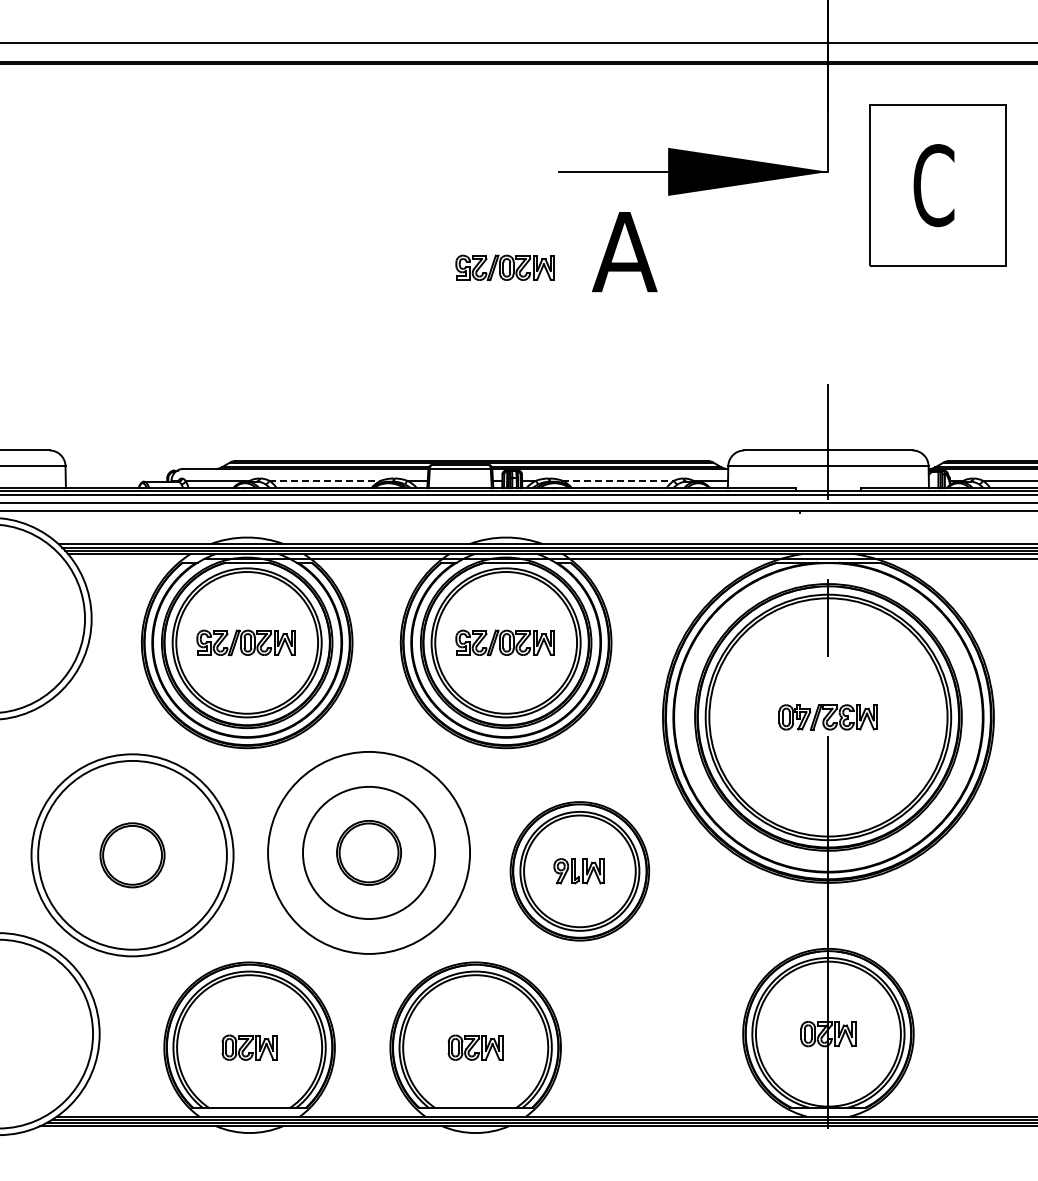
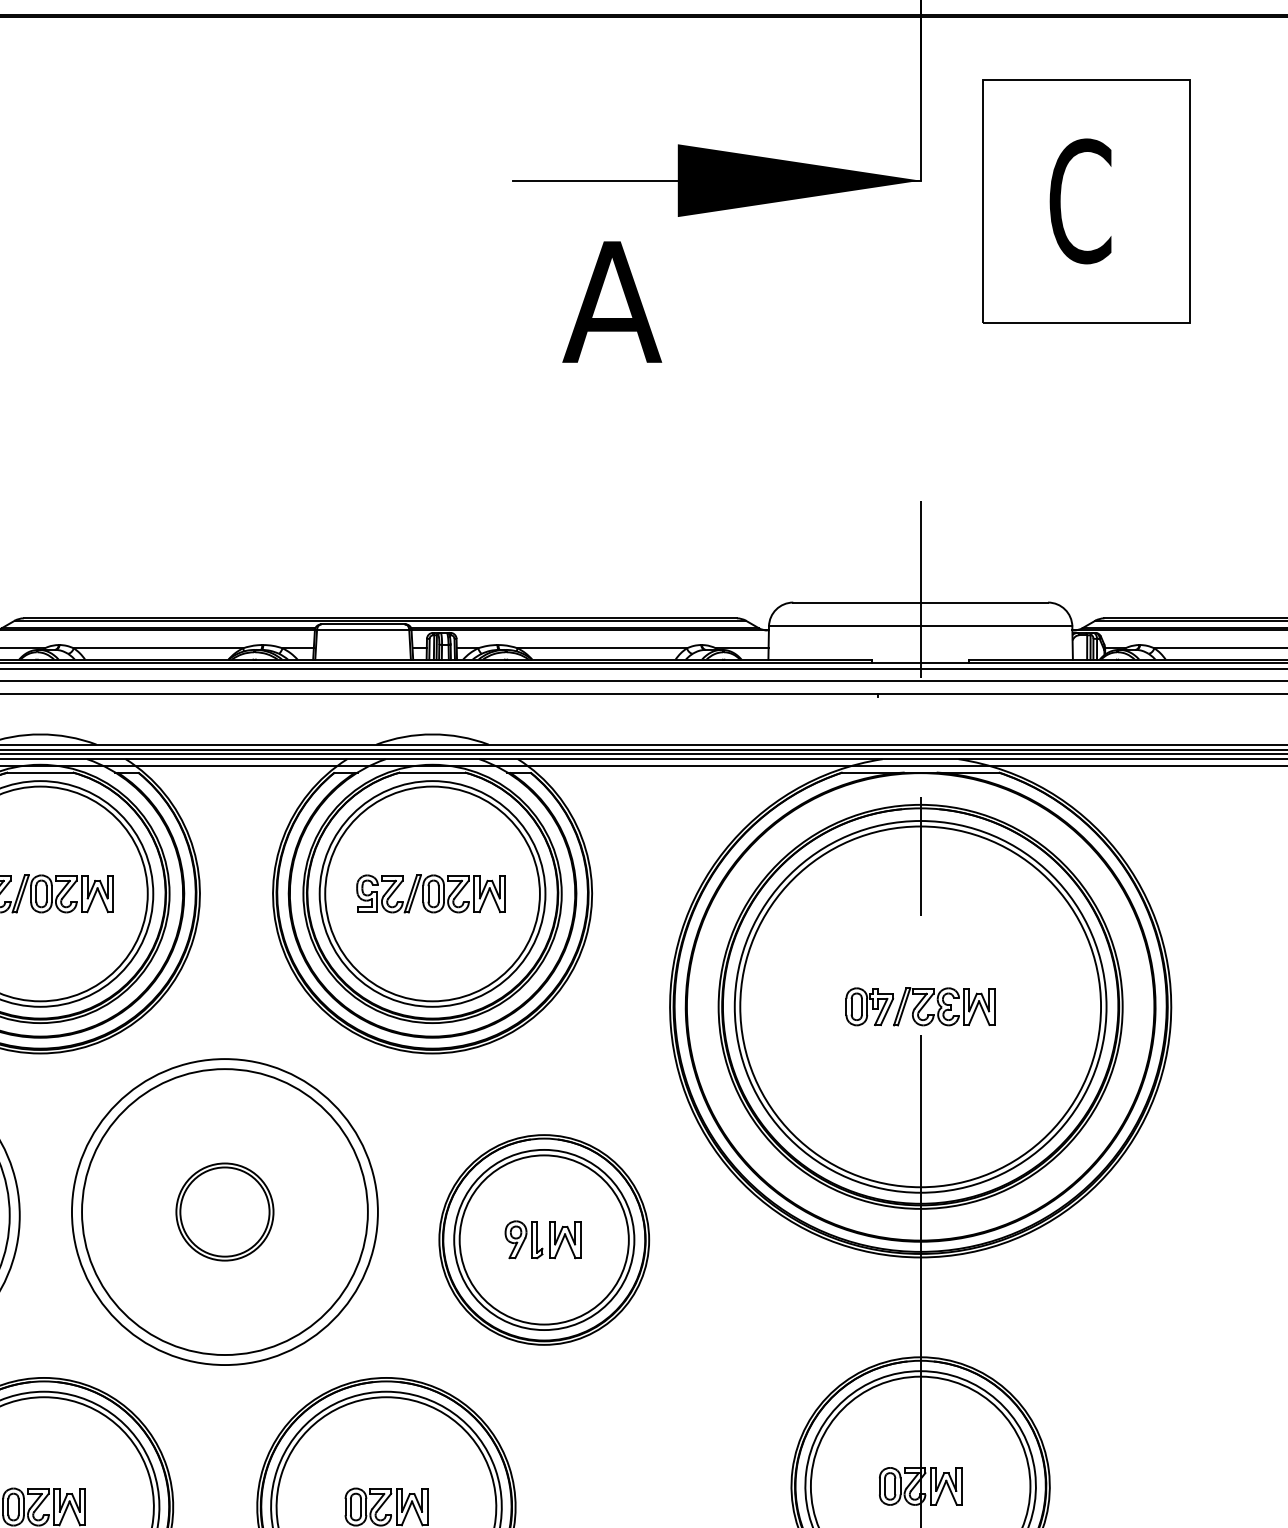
part: (504, 267) -> (430, 325), removed
line: (325, 480) -> (158, 648), dashed -> solid
line: (618, 480) -> (602, 648), dashed -> solid
circle: (368, 852) -> (224, 1211), size x1.43

